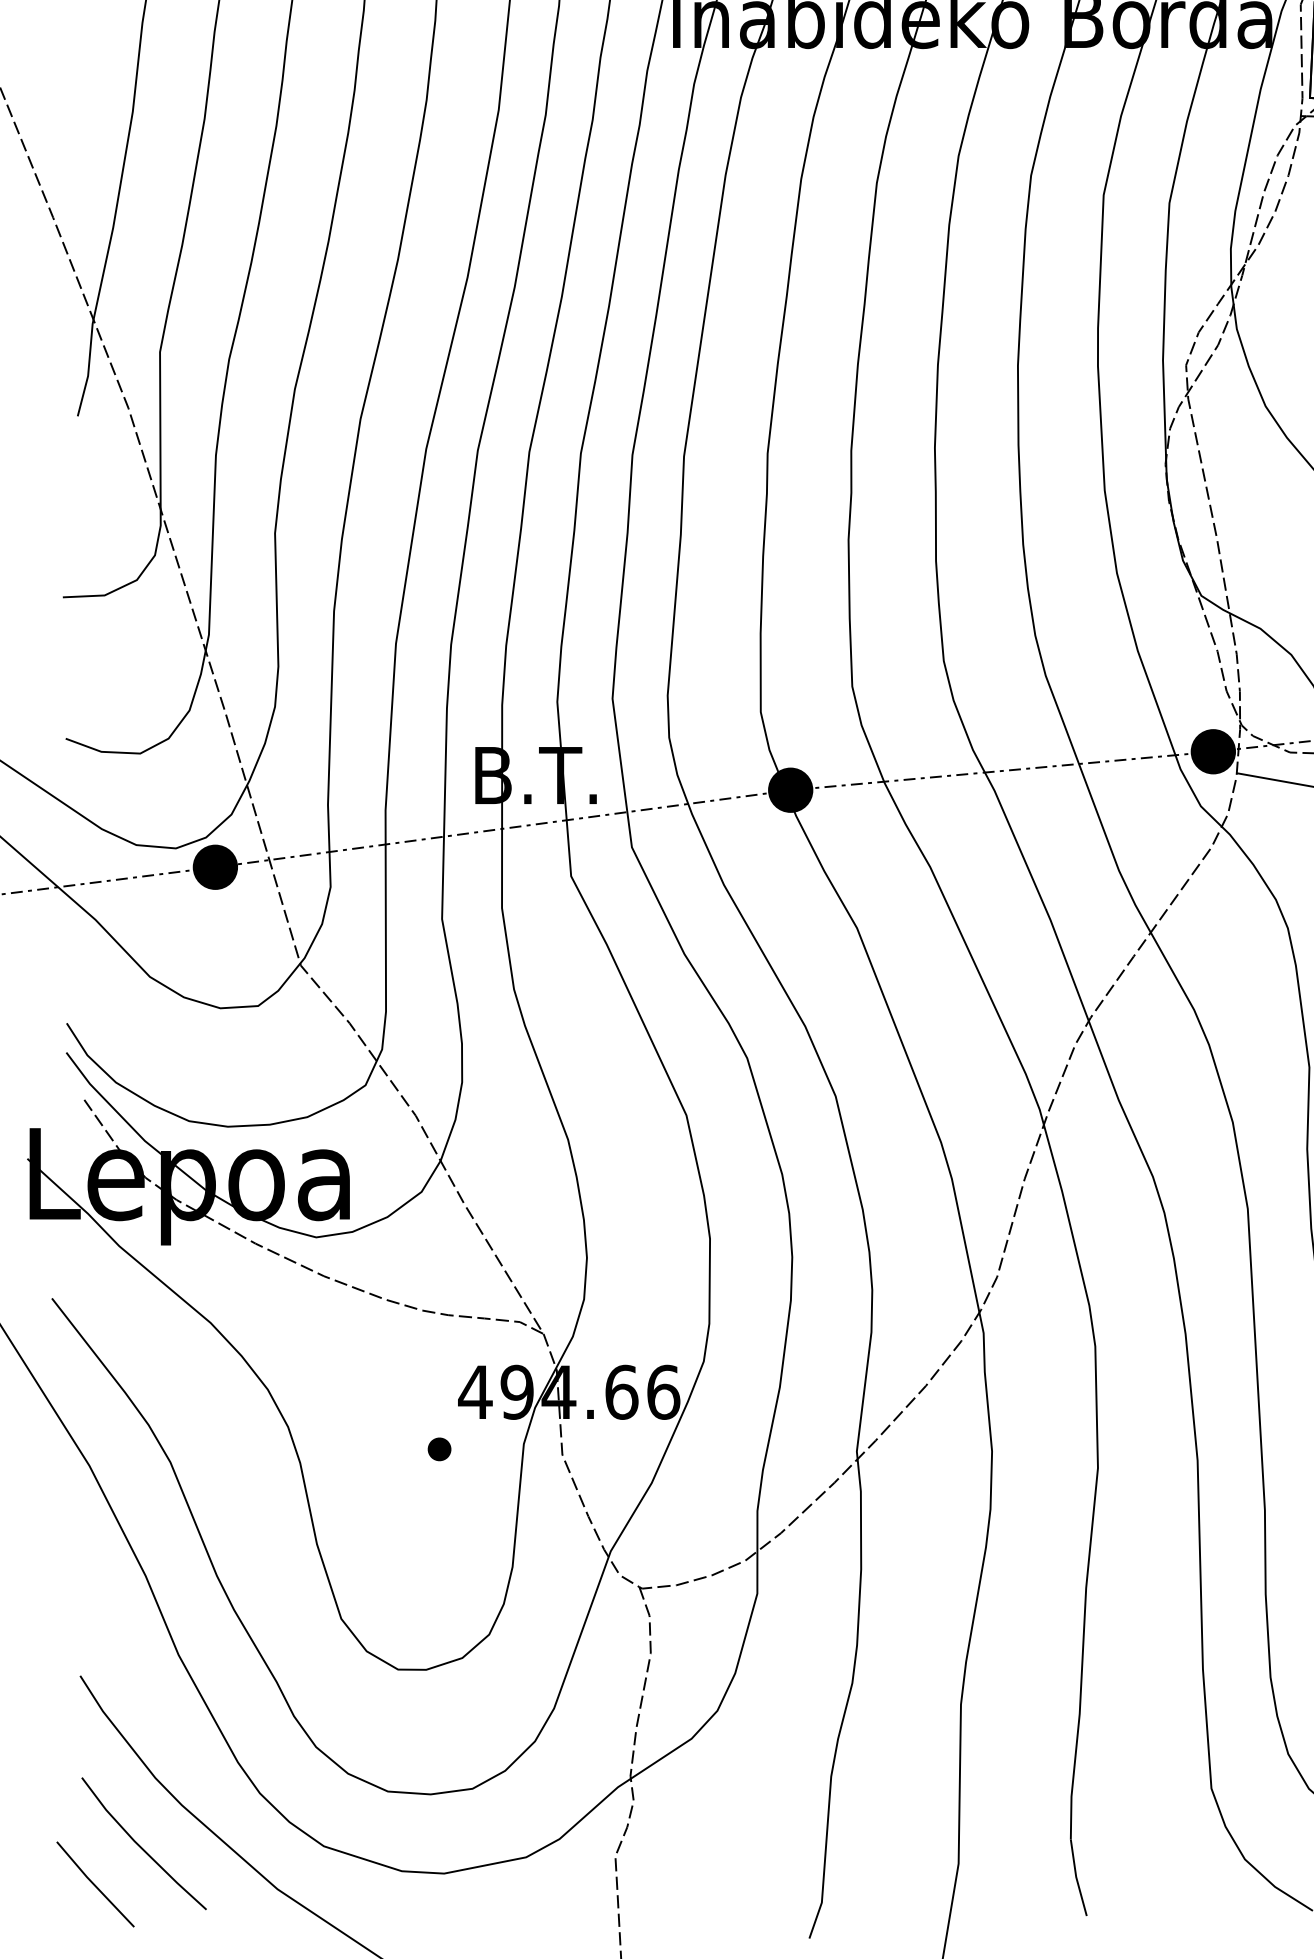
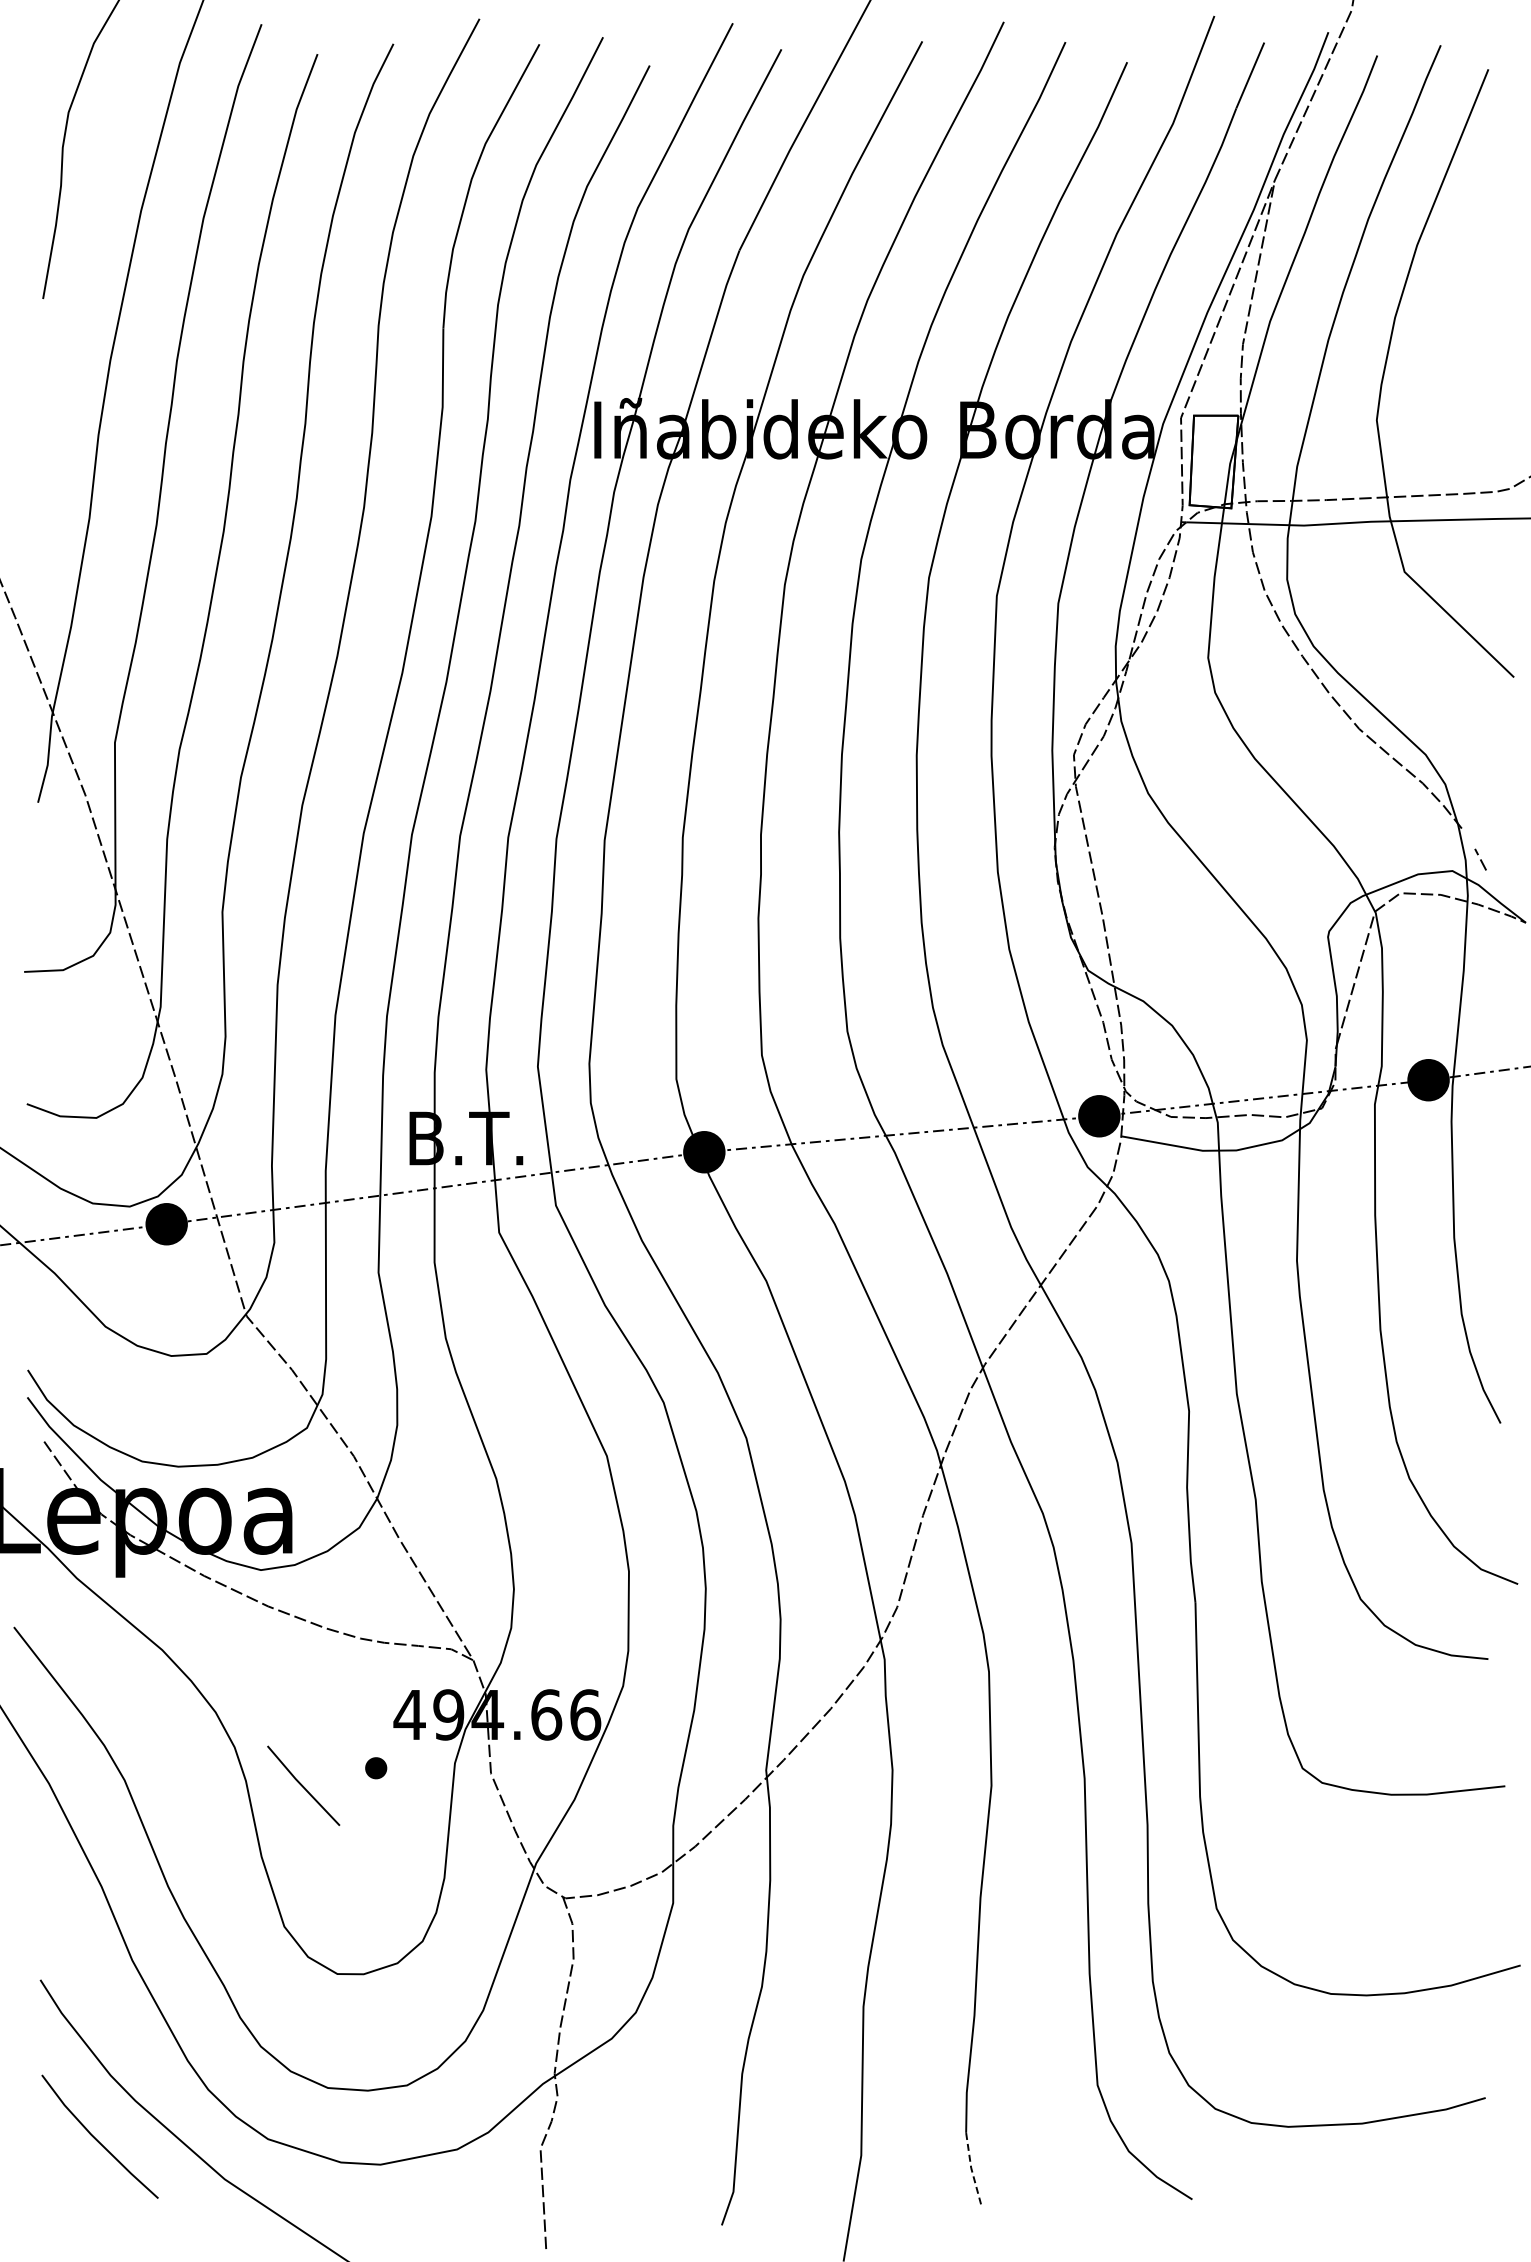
line: (1076, 1876) -> (971, 2167), solid -> dashed
line: (95, 1884) -> (303, 1785), moved

